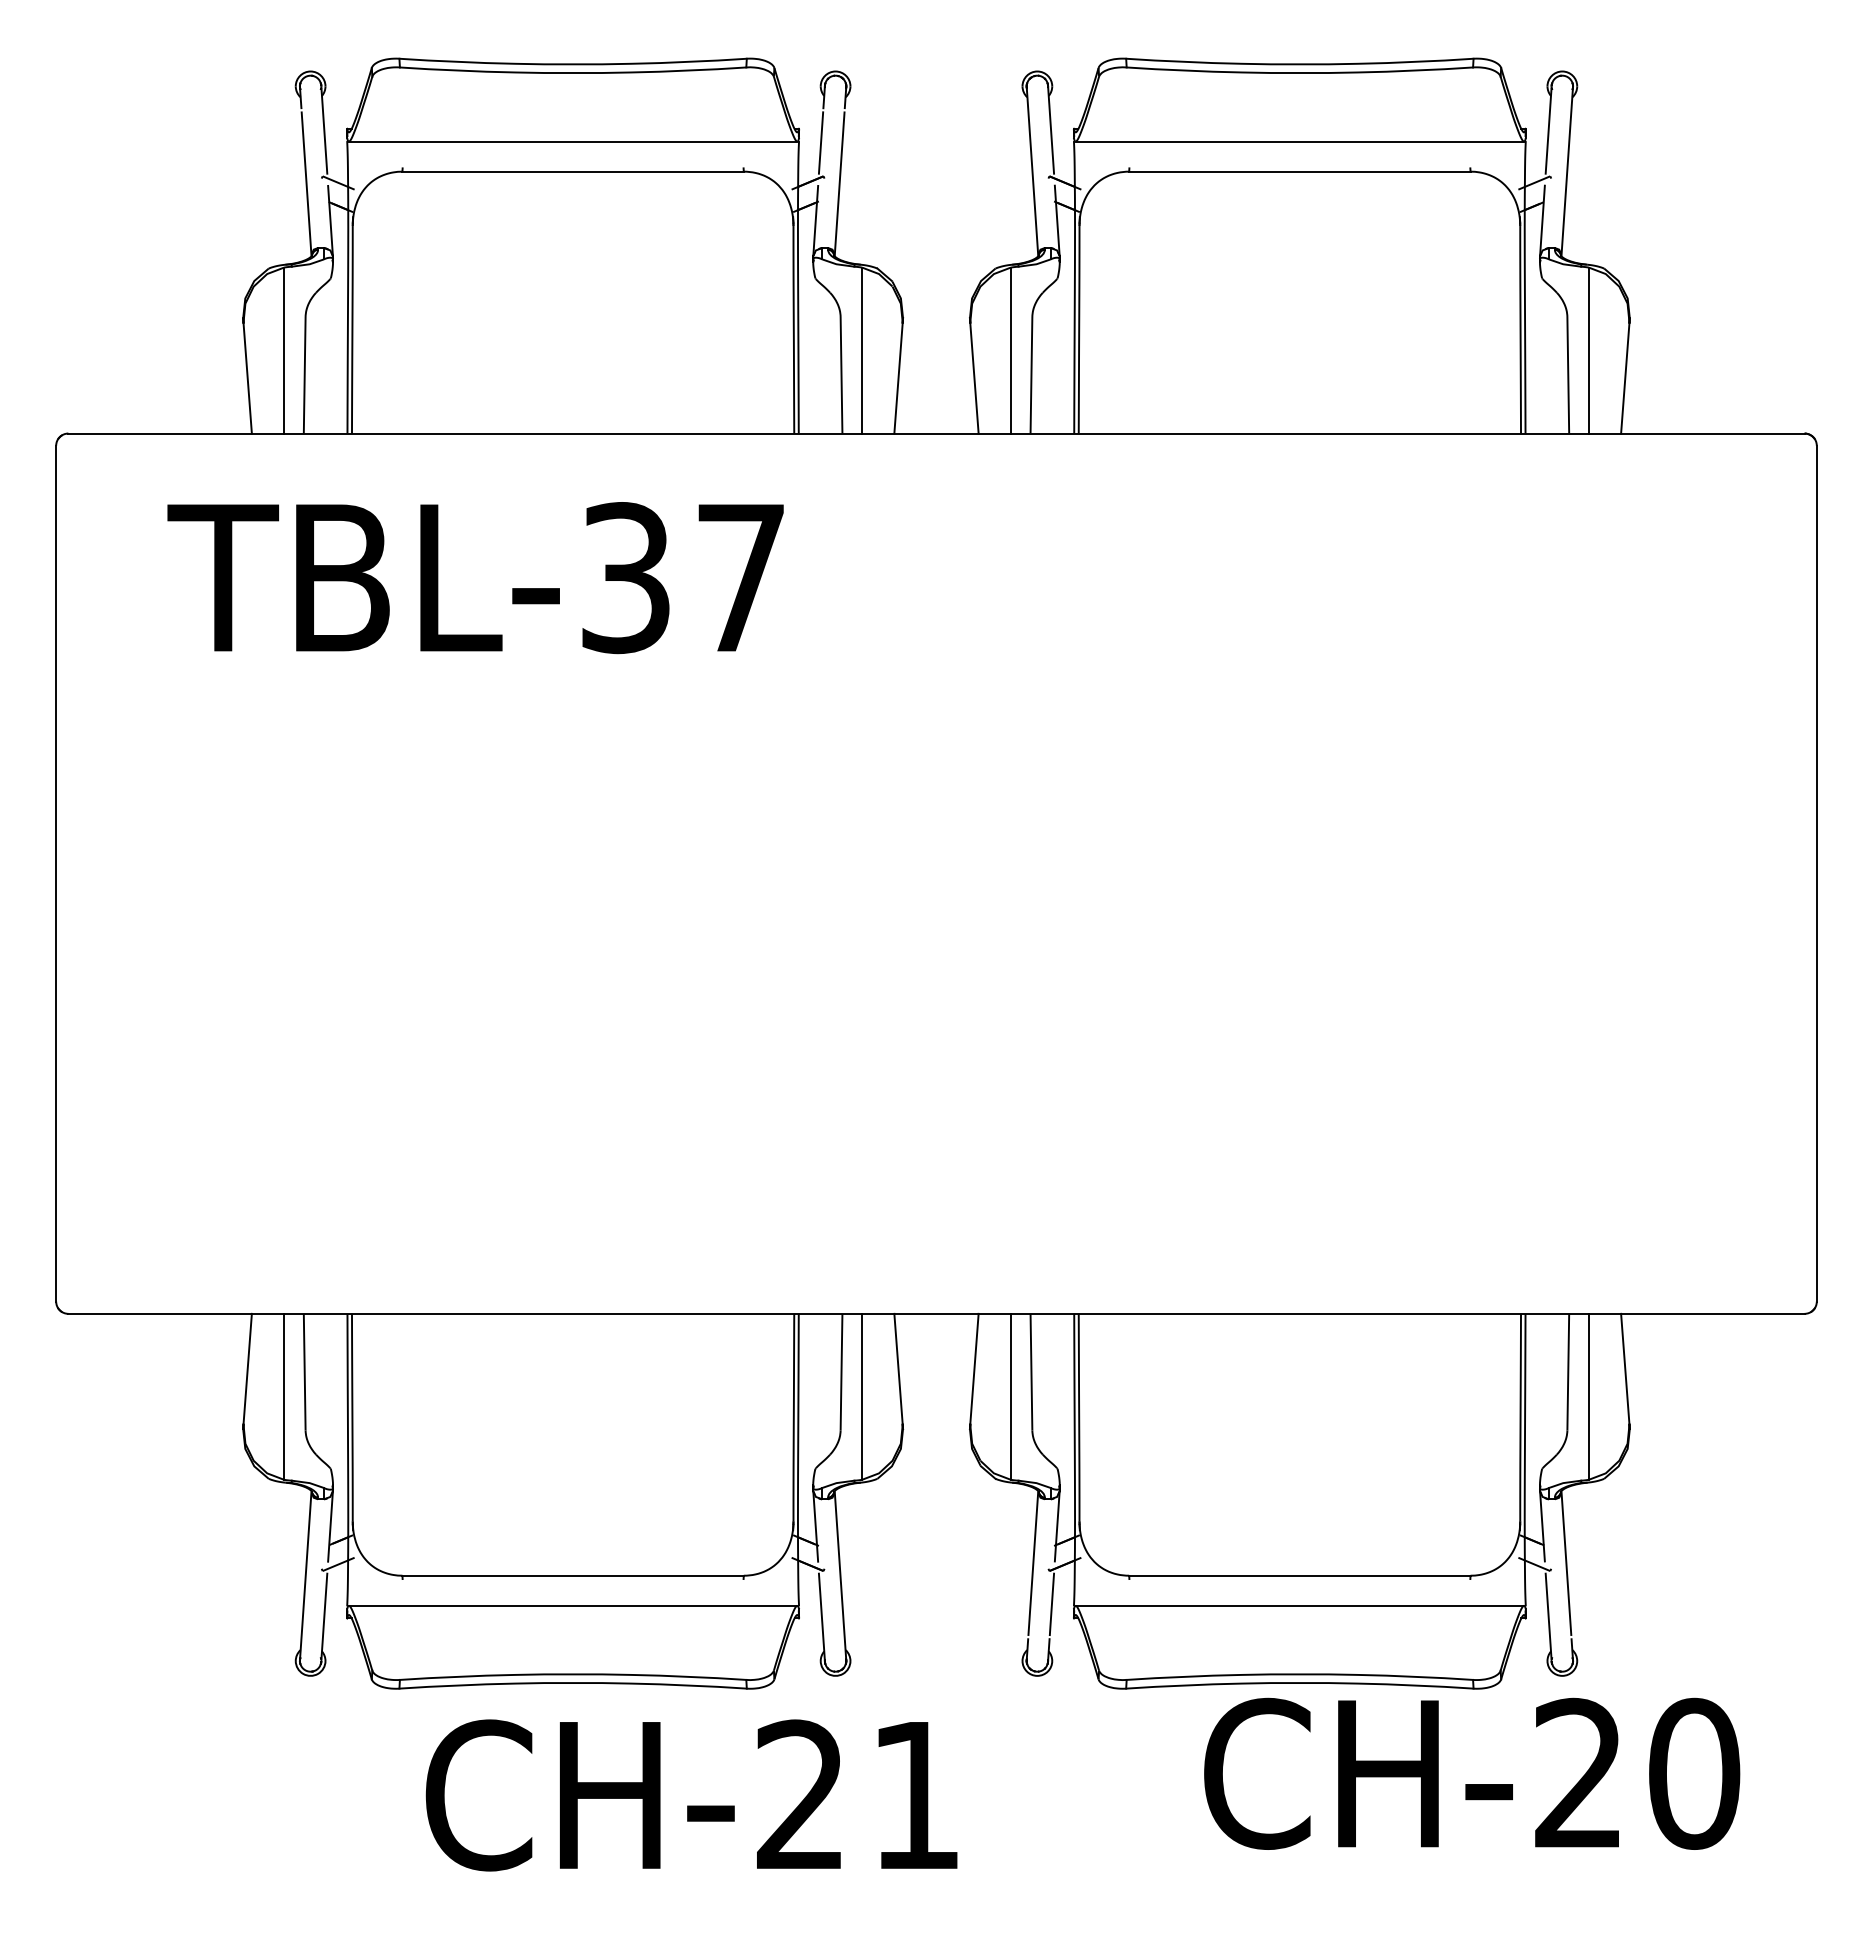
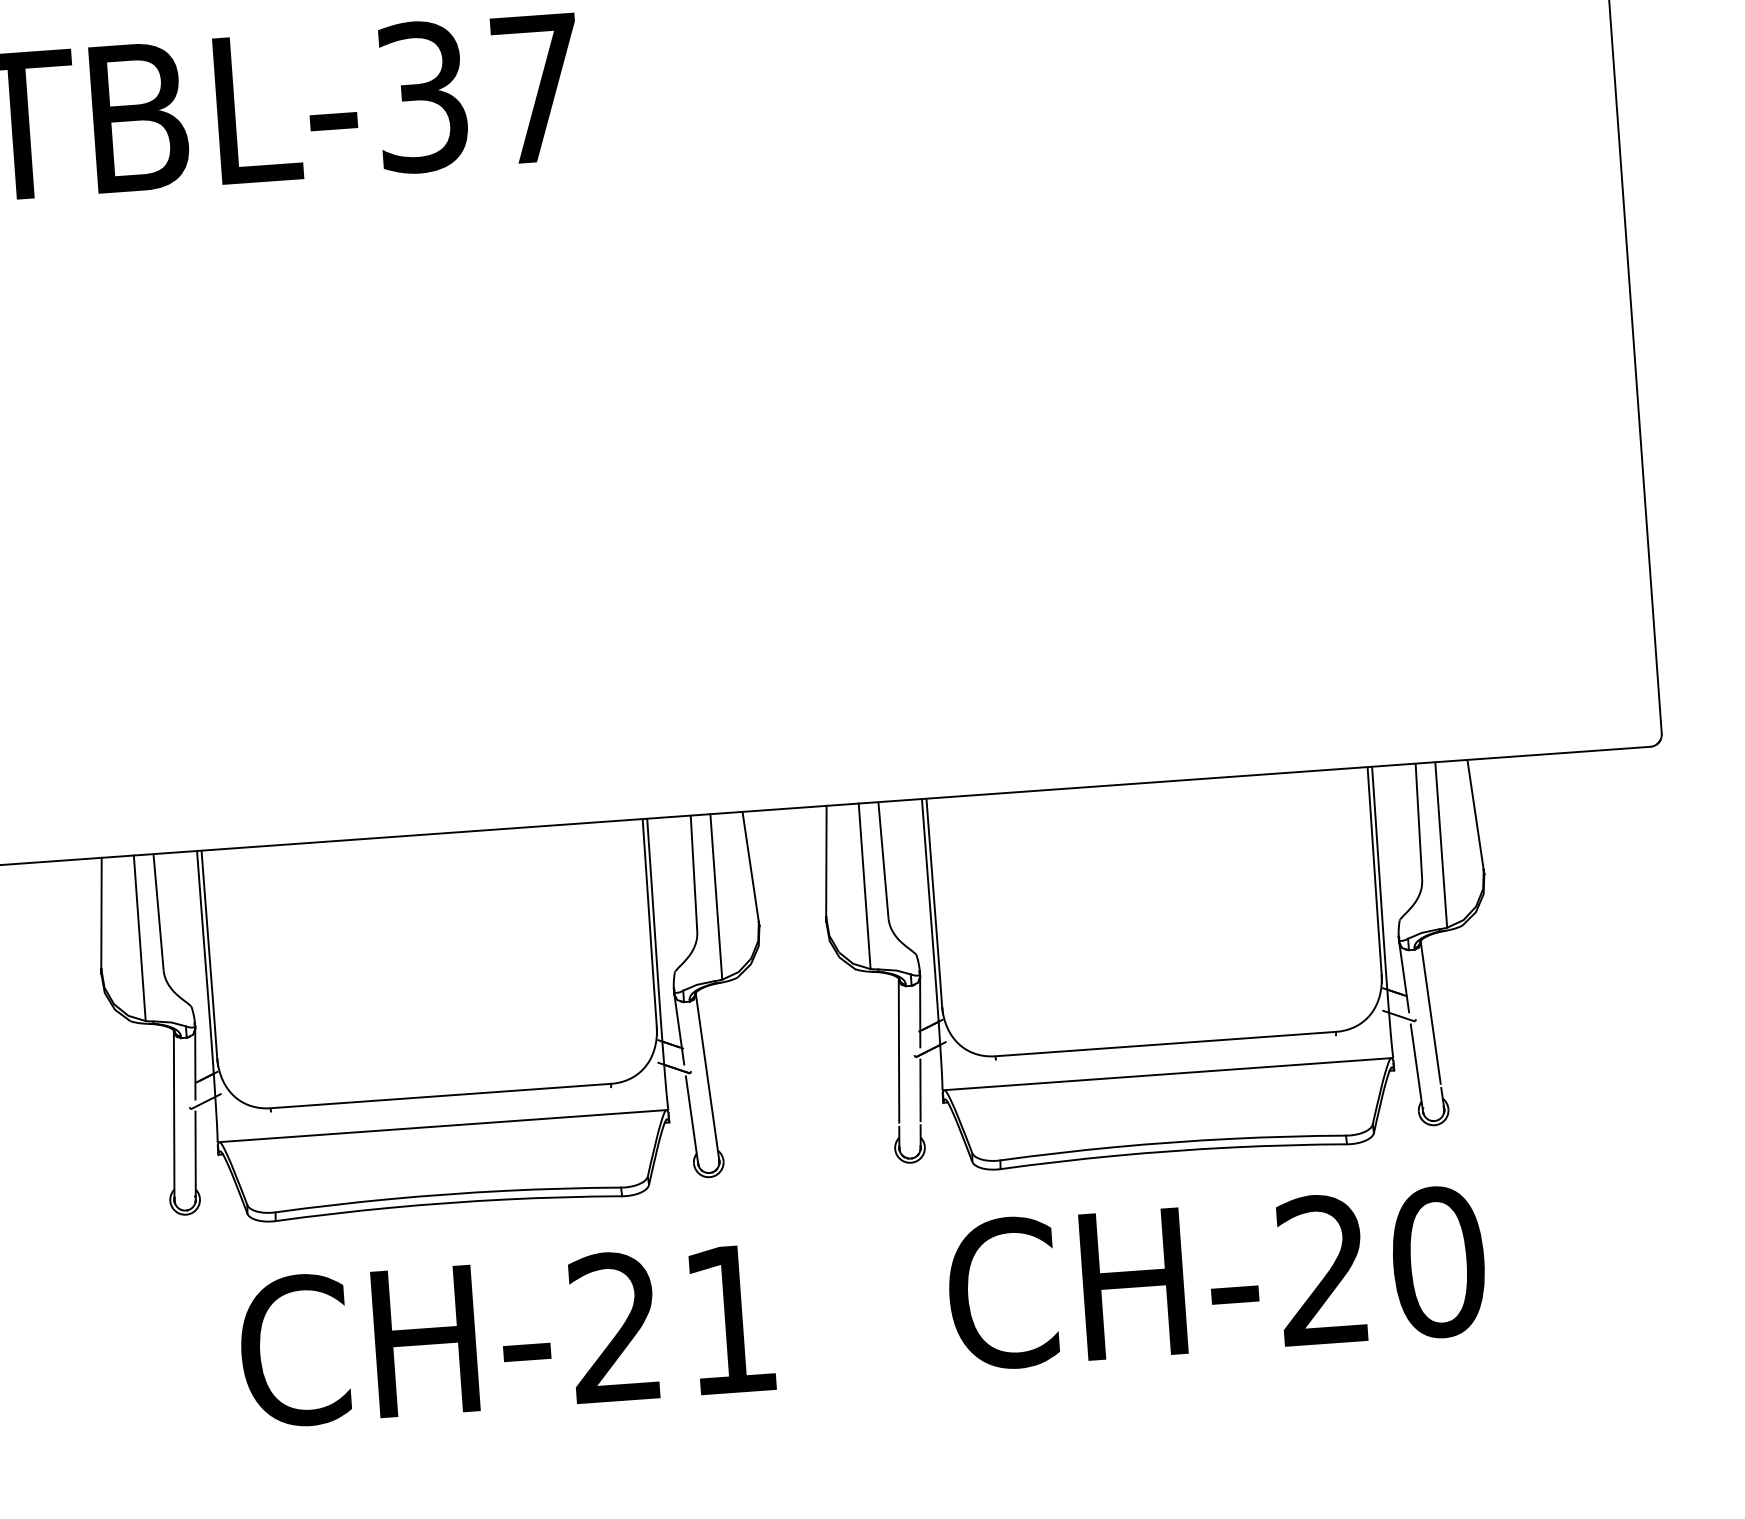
text: (1472, 1773) -> (1217, 1277), moved
text: (691, 1795) -> (506, 1335), moved

